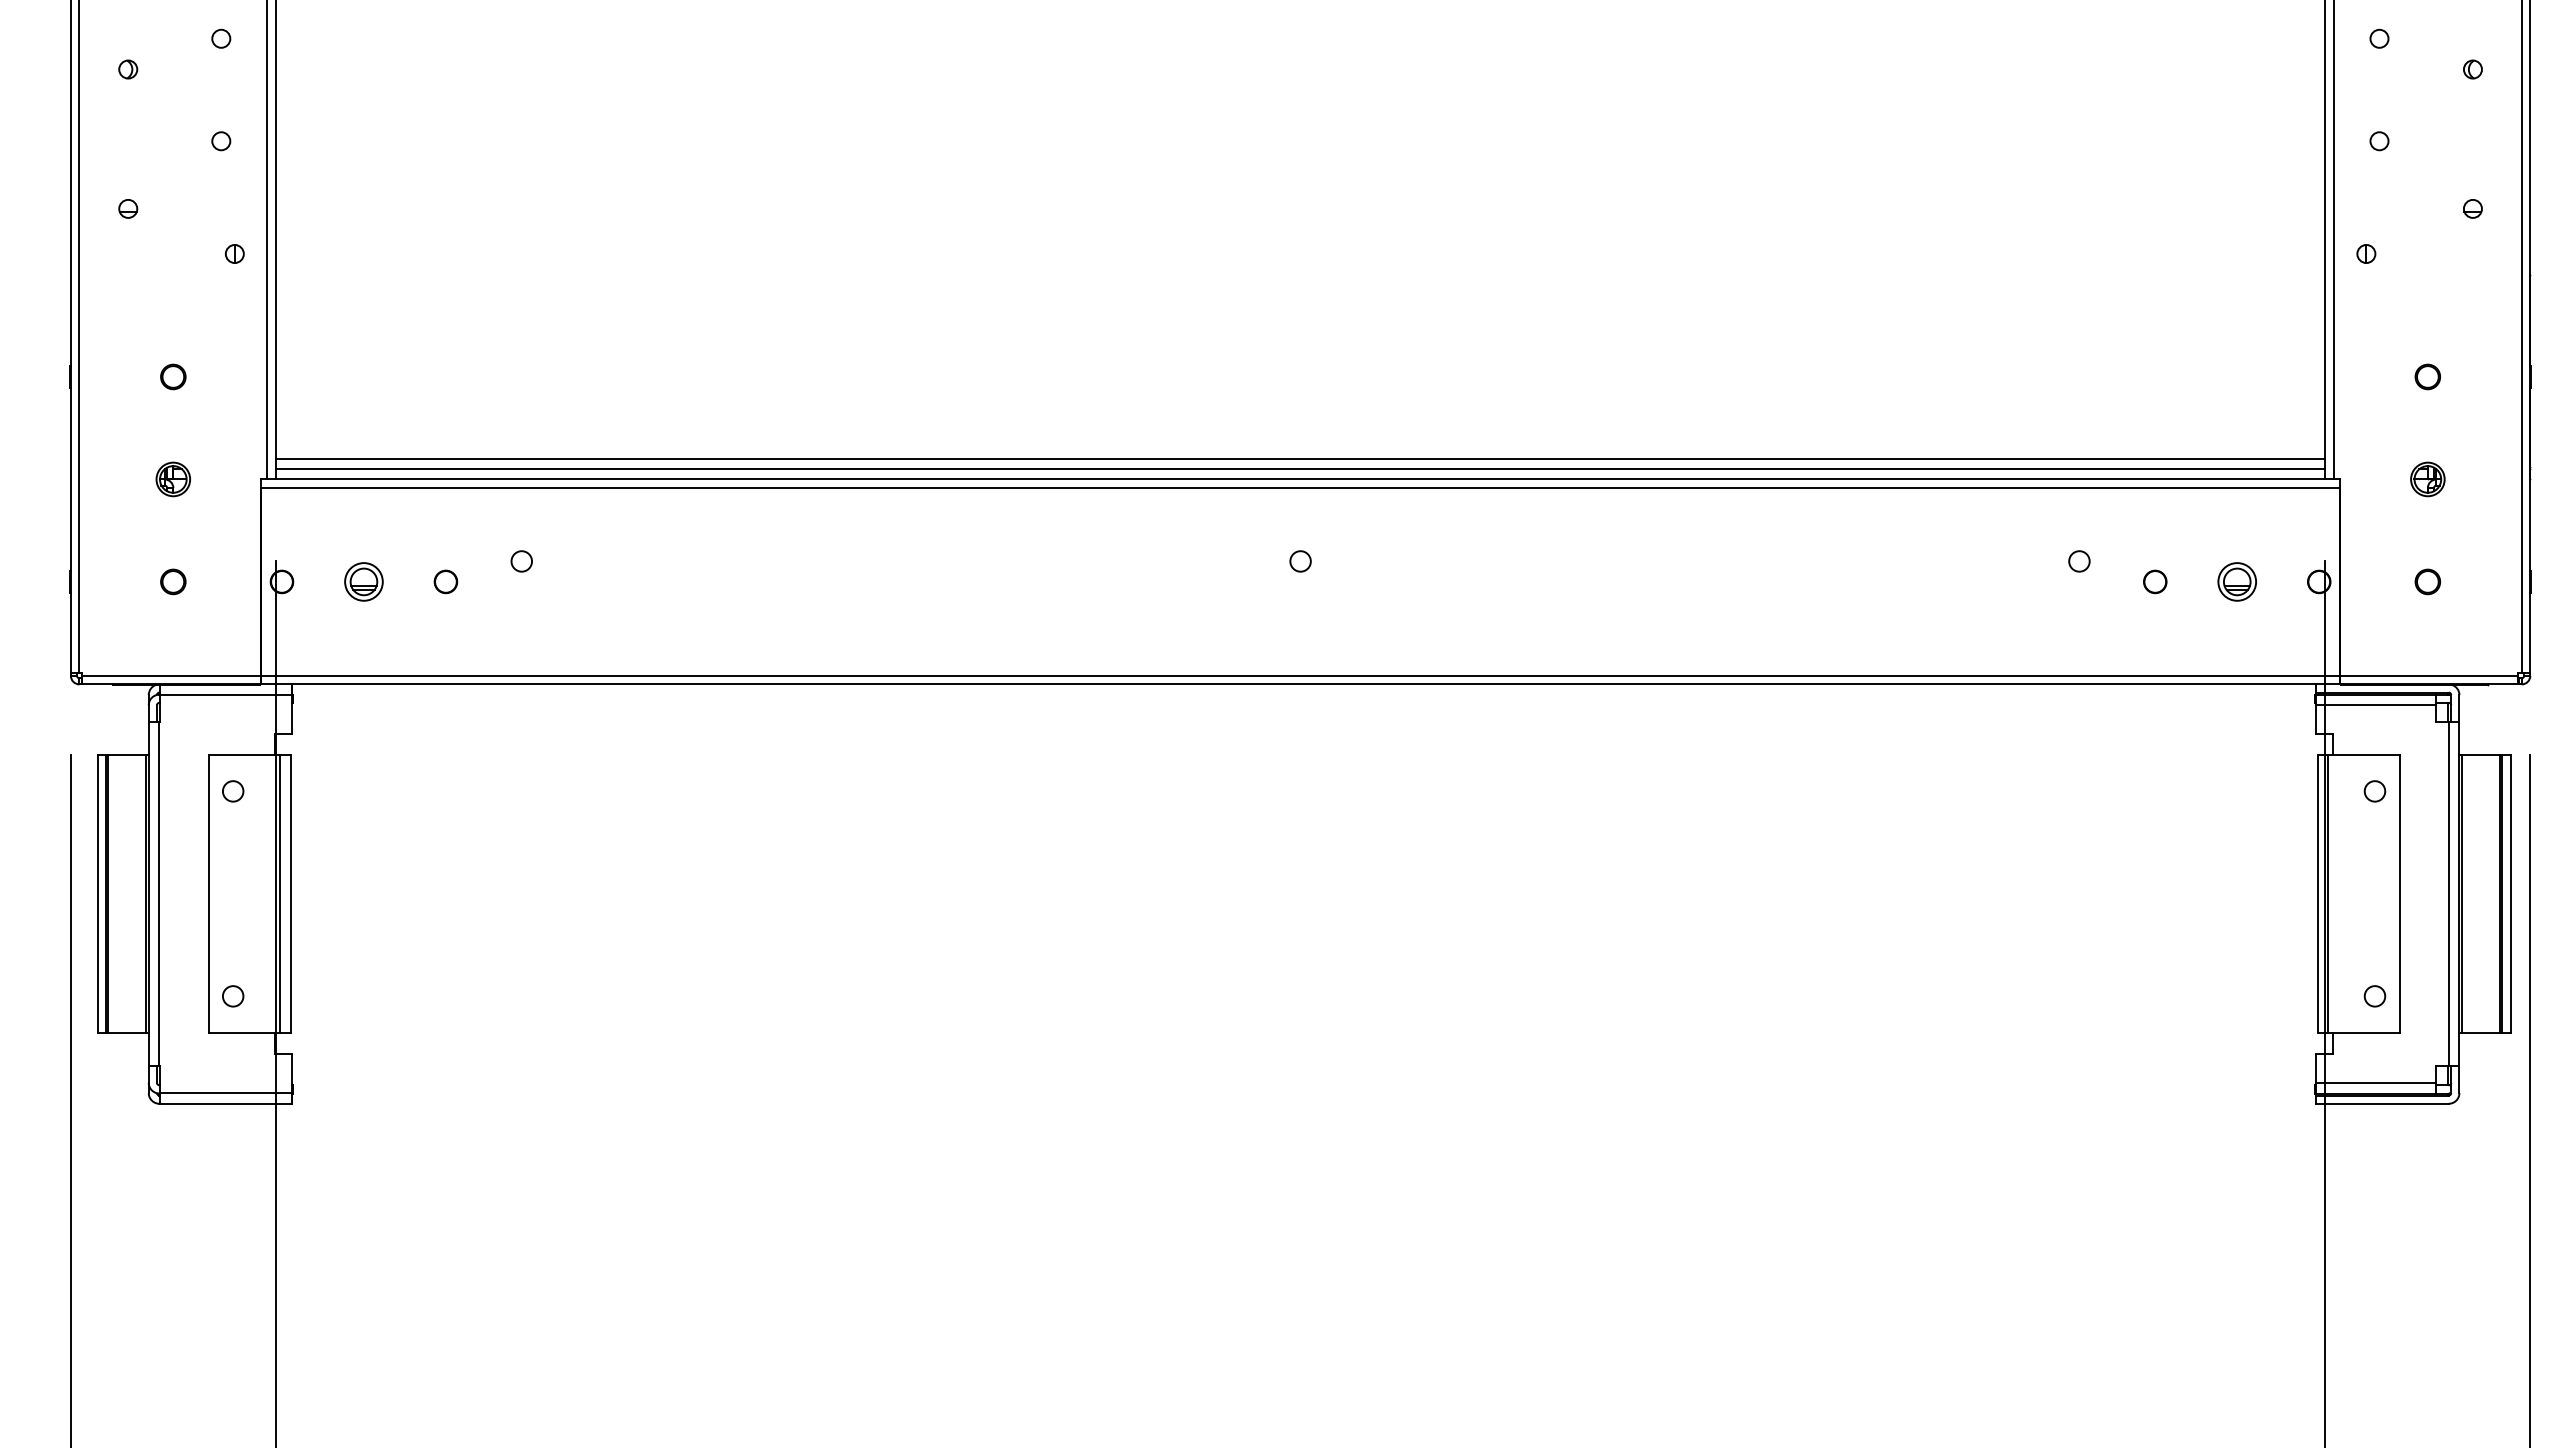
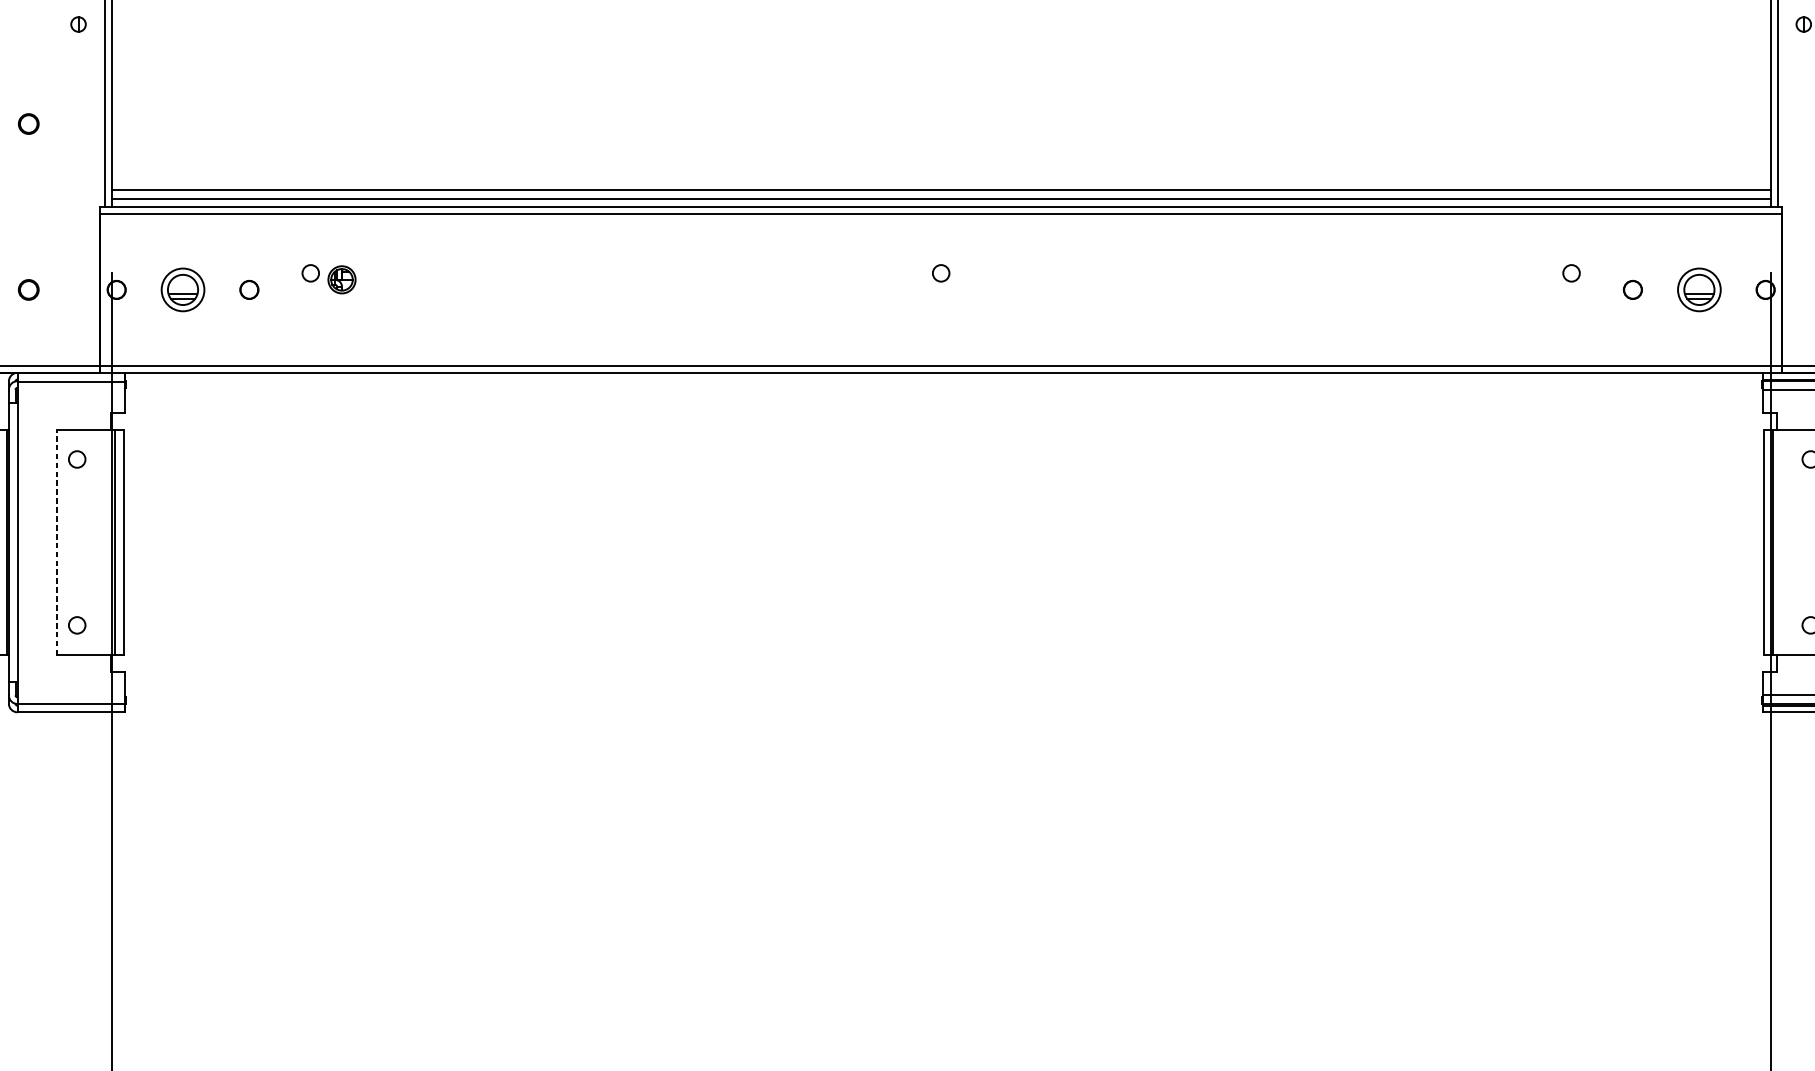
part: (172, 479) -> (341, 279), moved
part: (363, 581) -> (182, 289), size x1.4
part: (2236, 581) -> (1698, 289), size x1.4
line: (208, 893) -> (57, 542), solid -> dashed

